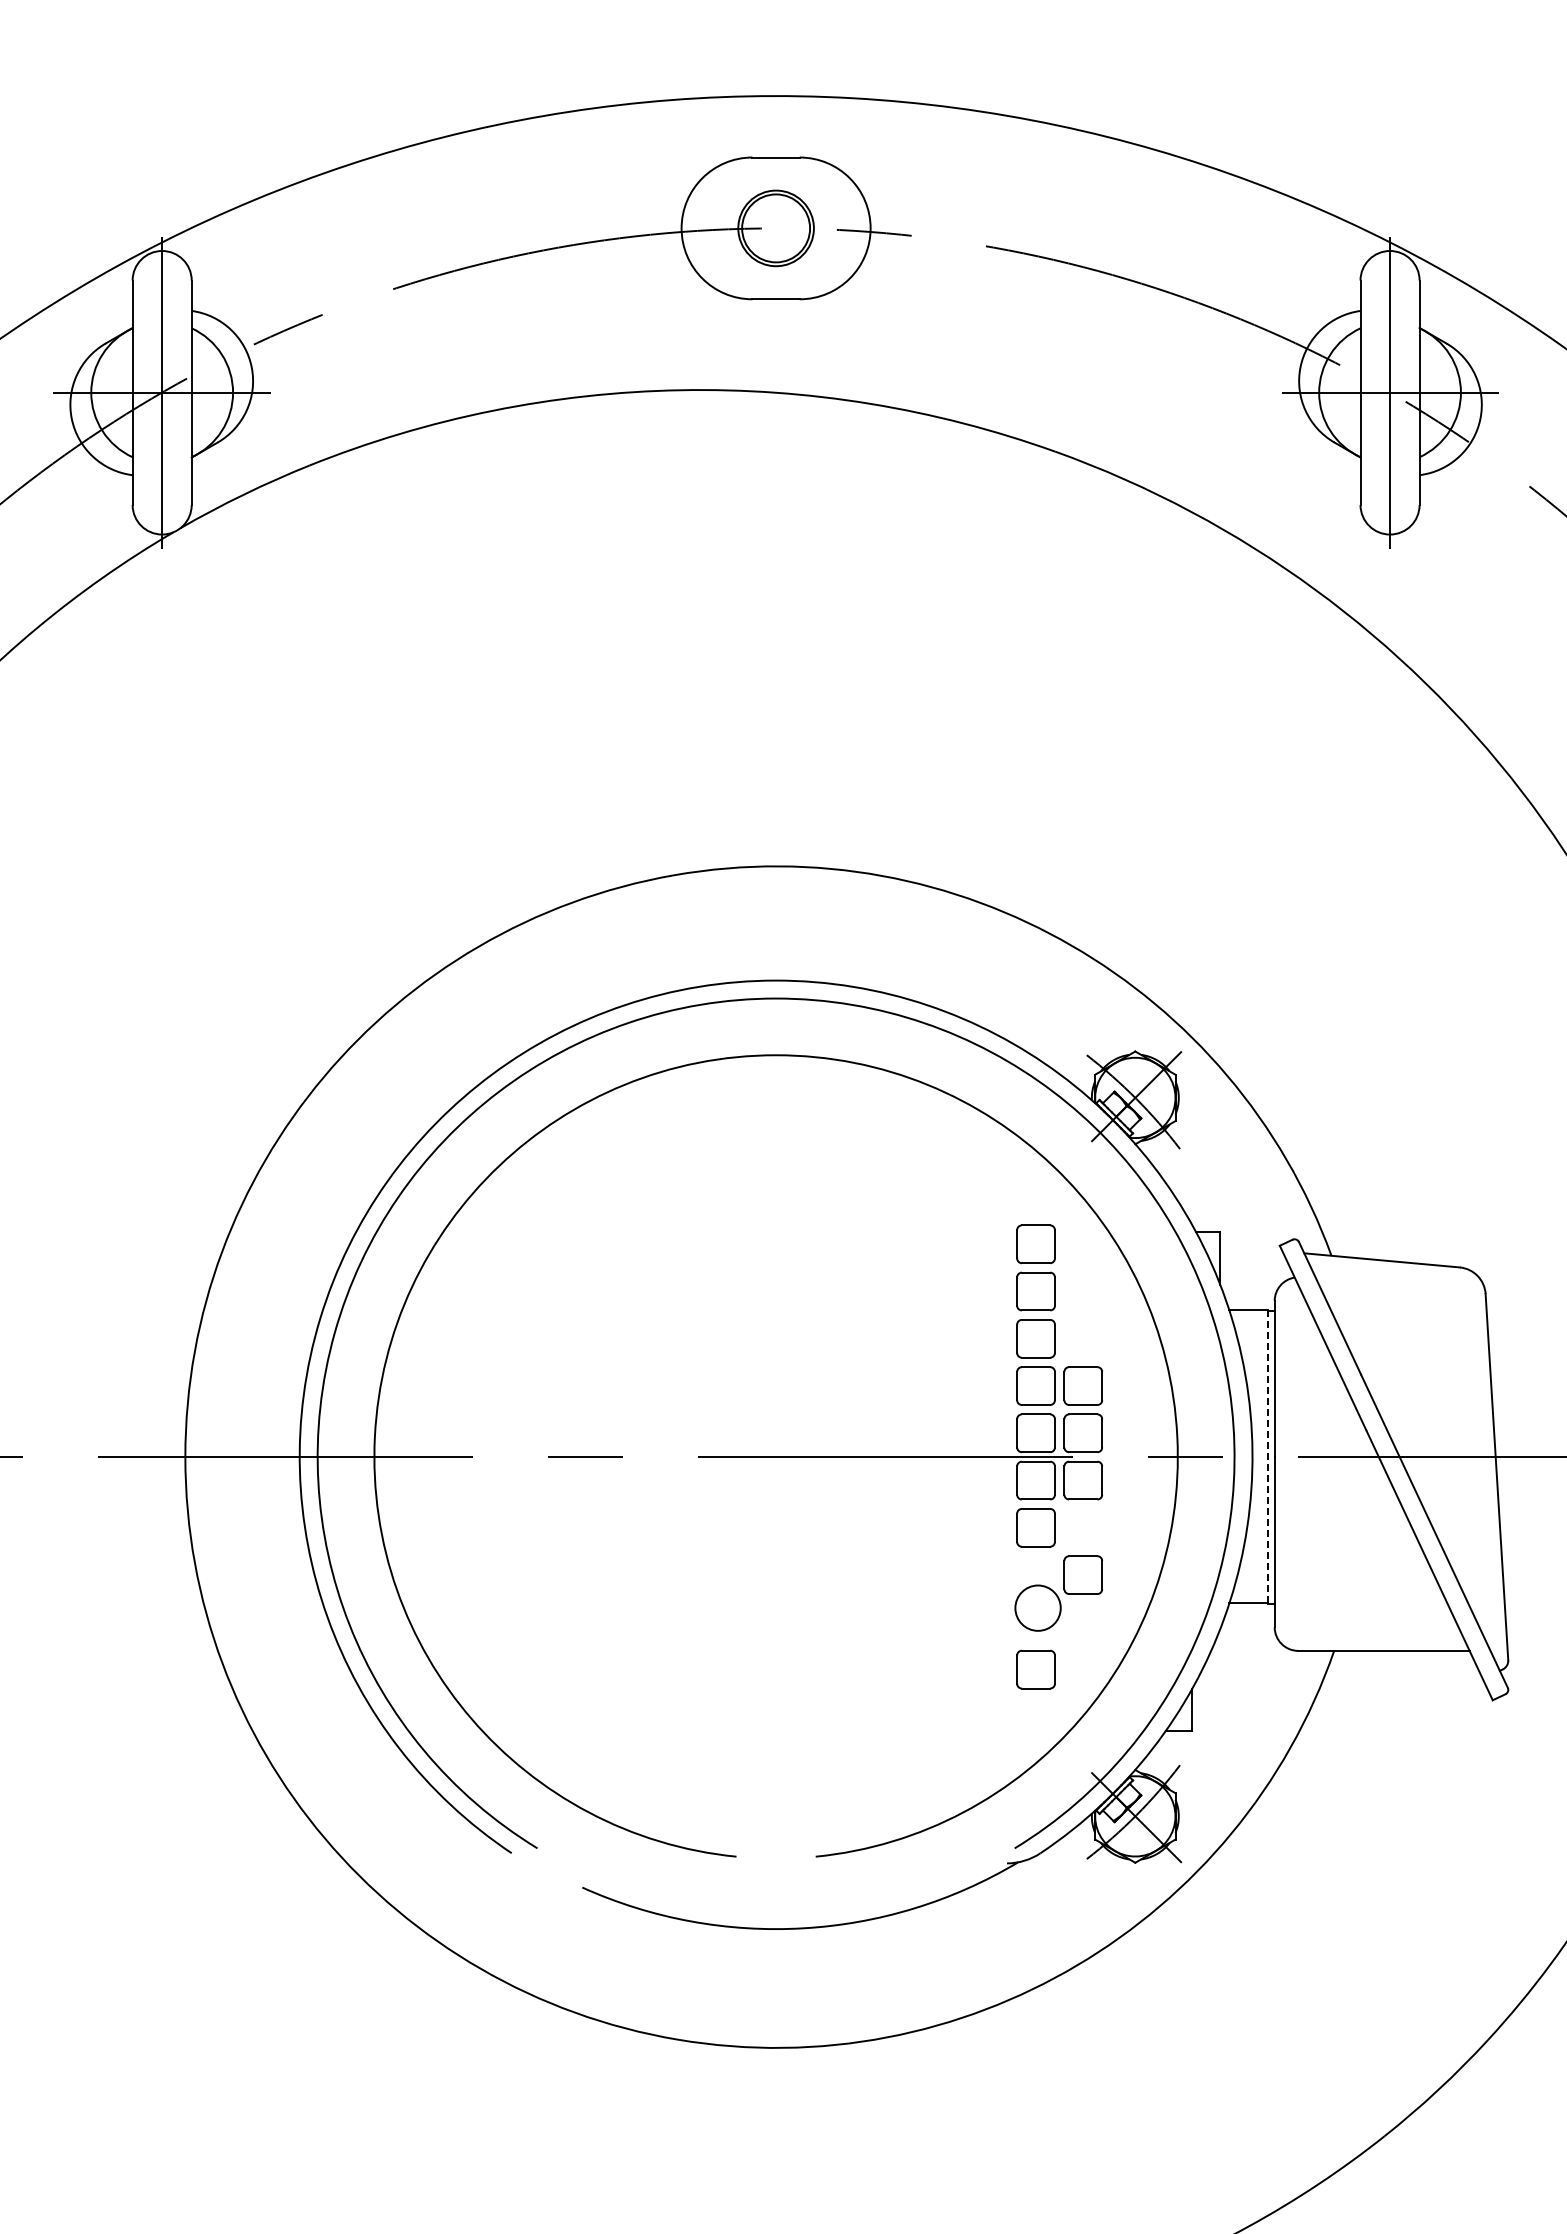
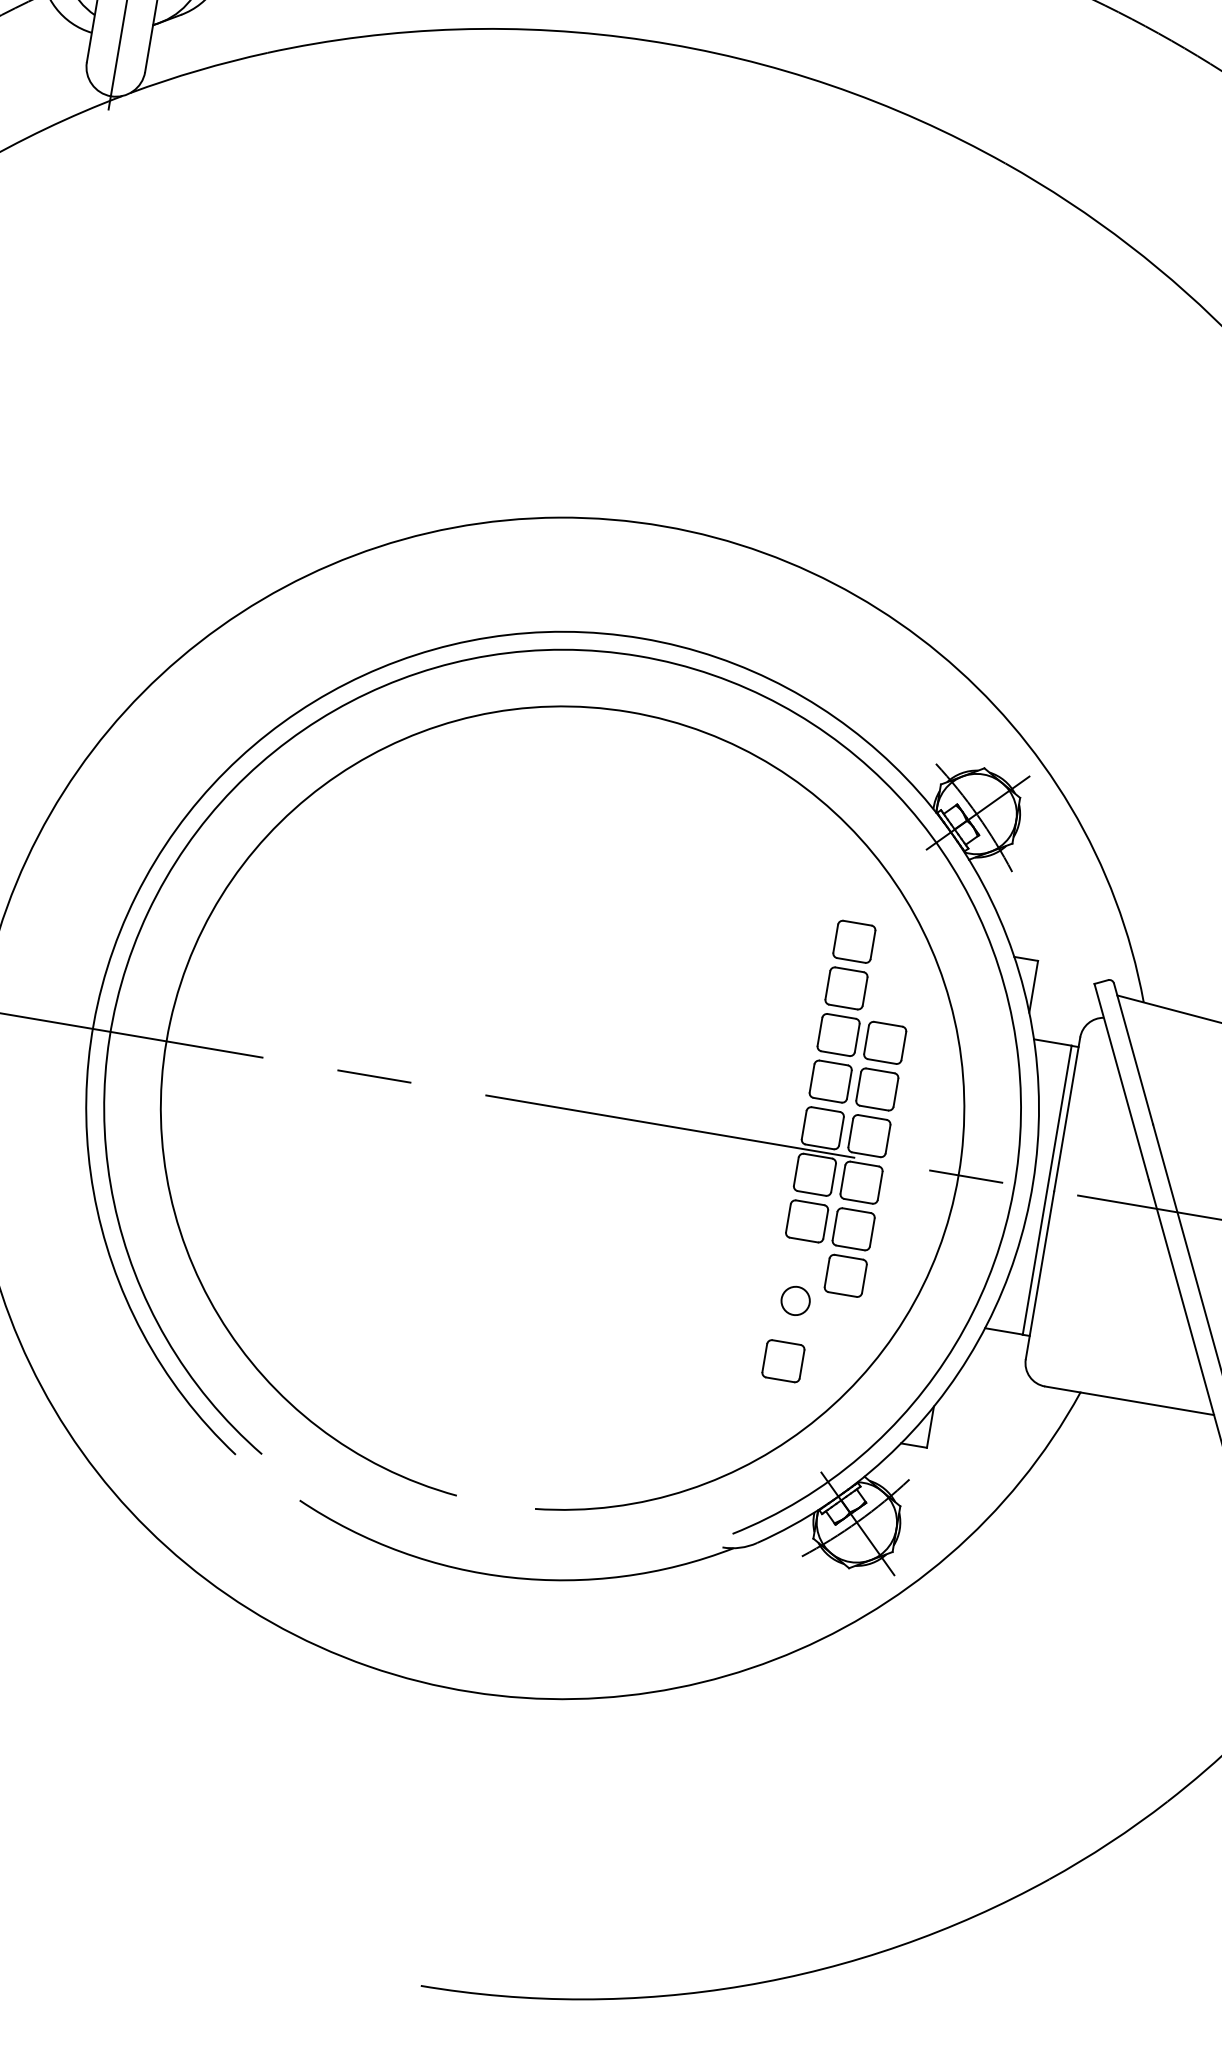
part: (1083, 1338) -> (885, 1042), added
line: (1267, 1456) -> (1047, 1189), dashed -> solid
part: (1083, 1527) -> (853, 1228), added
circle: (1037, 1608) -> (795, 1301), size x0.62

